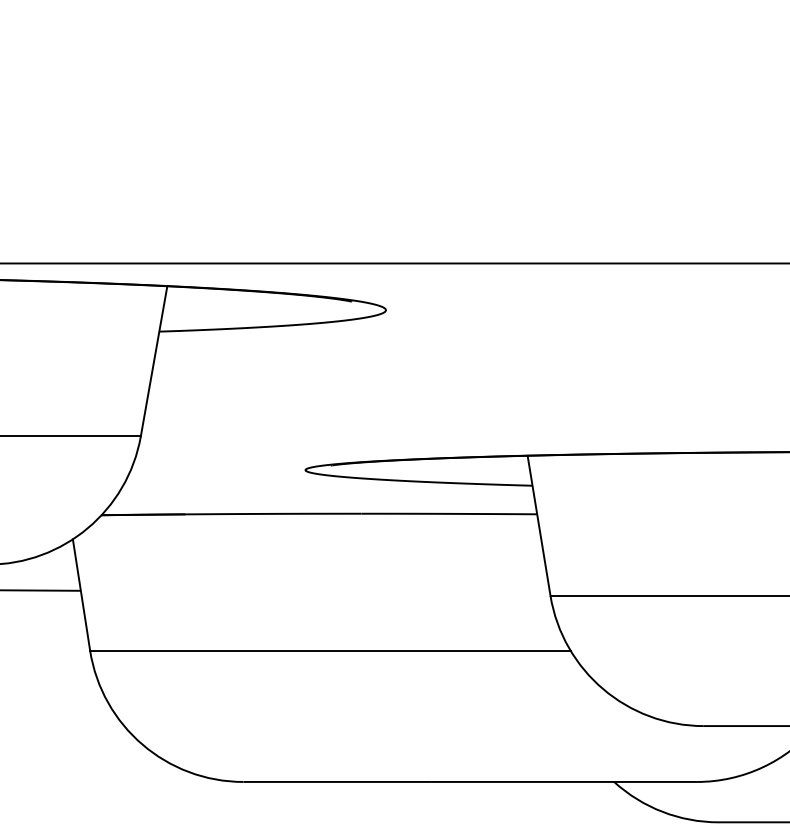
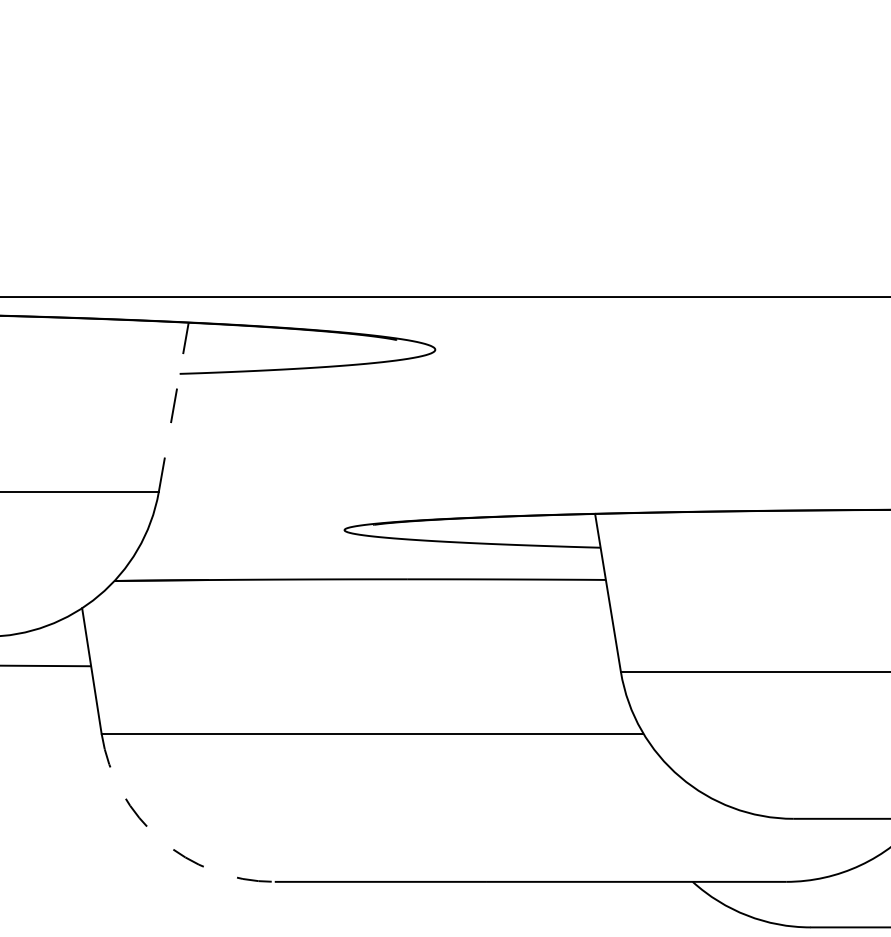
line: (154, 360) -> (174, 406), solid -> dashed
arc: (142, 744) -> (160, 839), solid -> dashed

